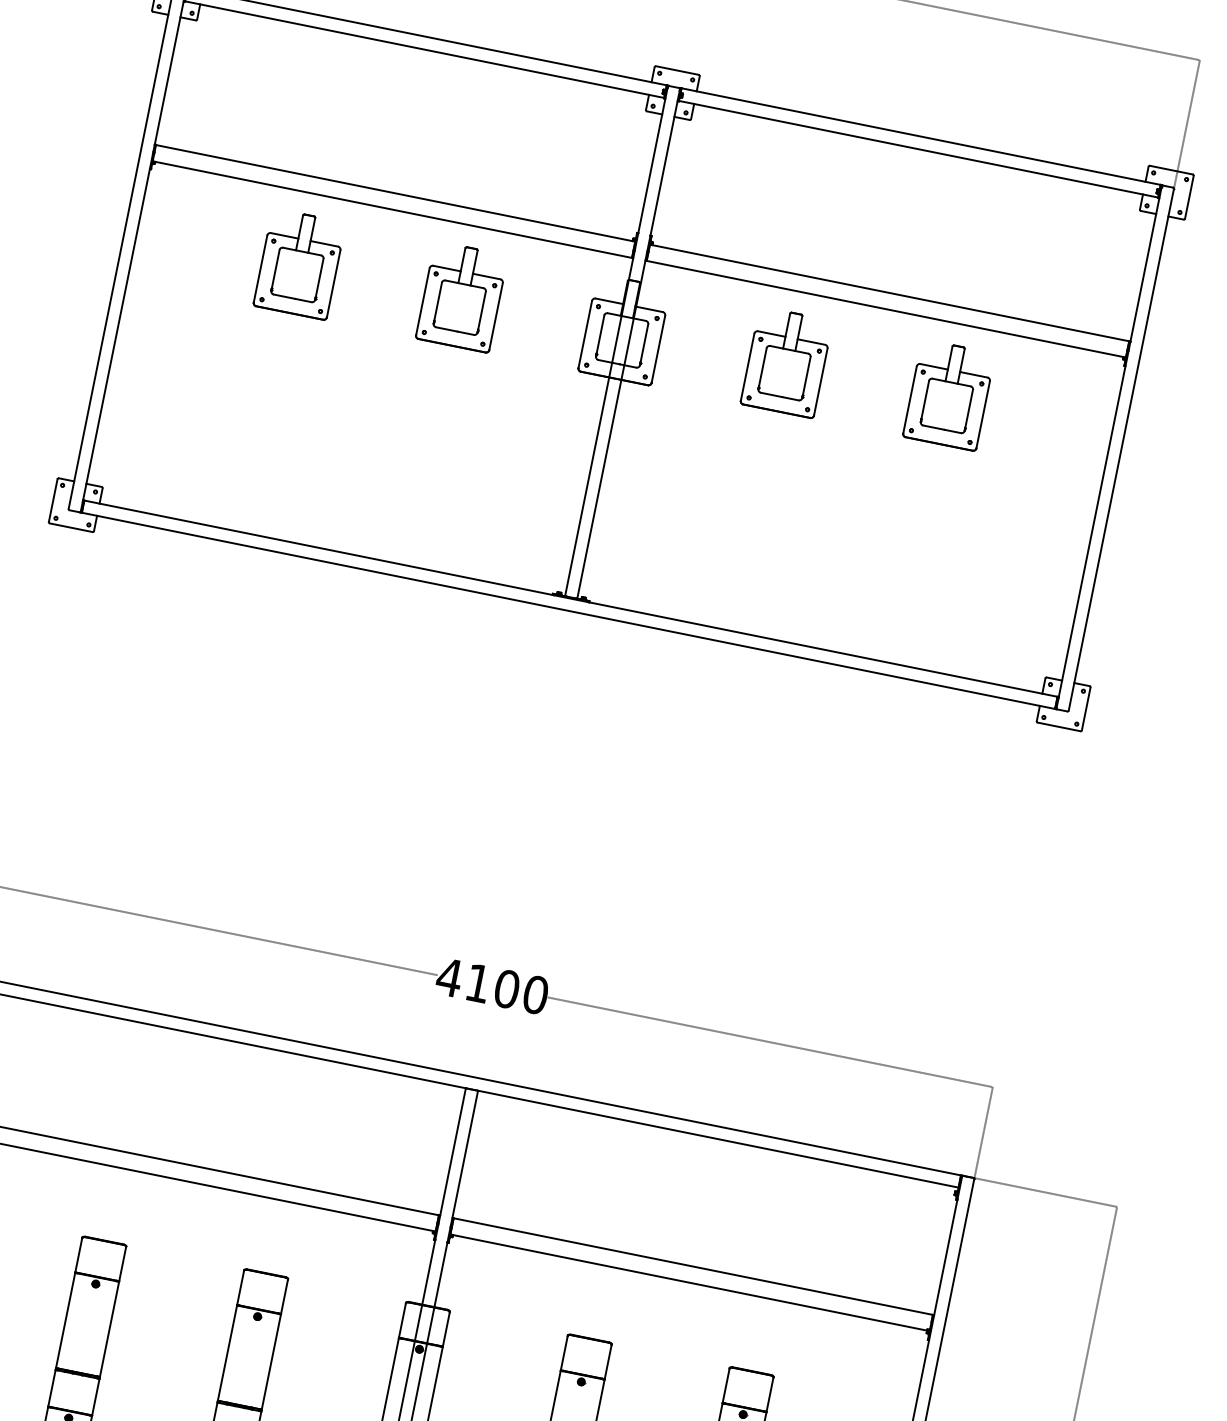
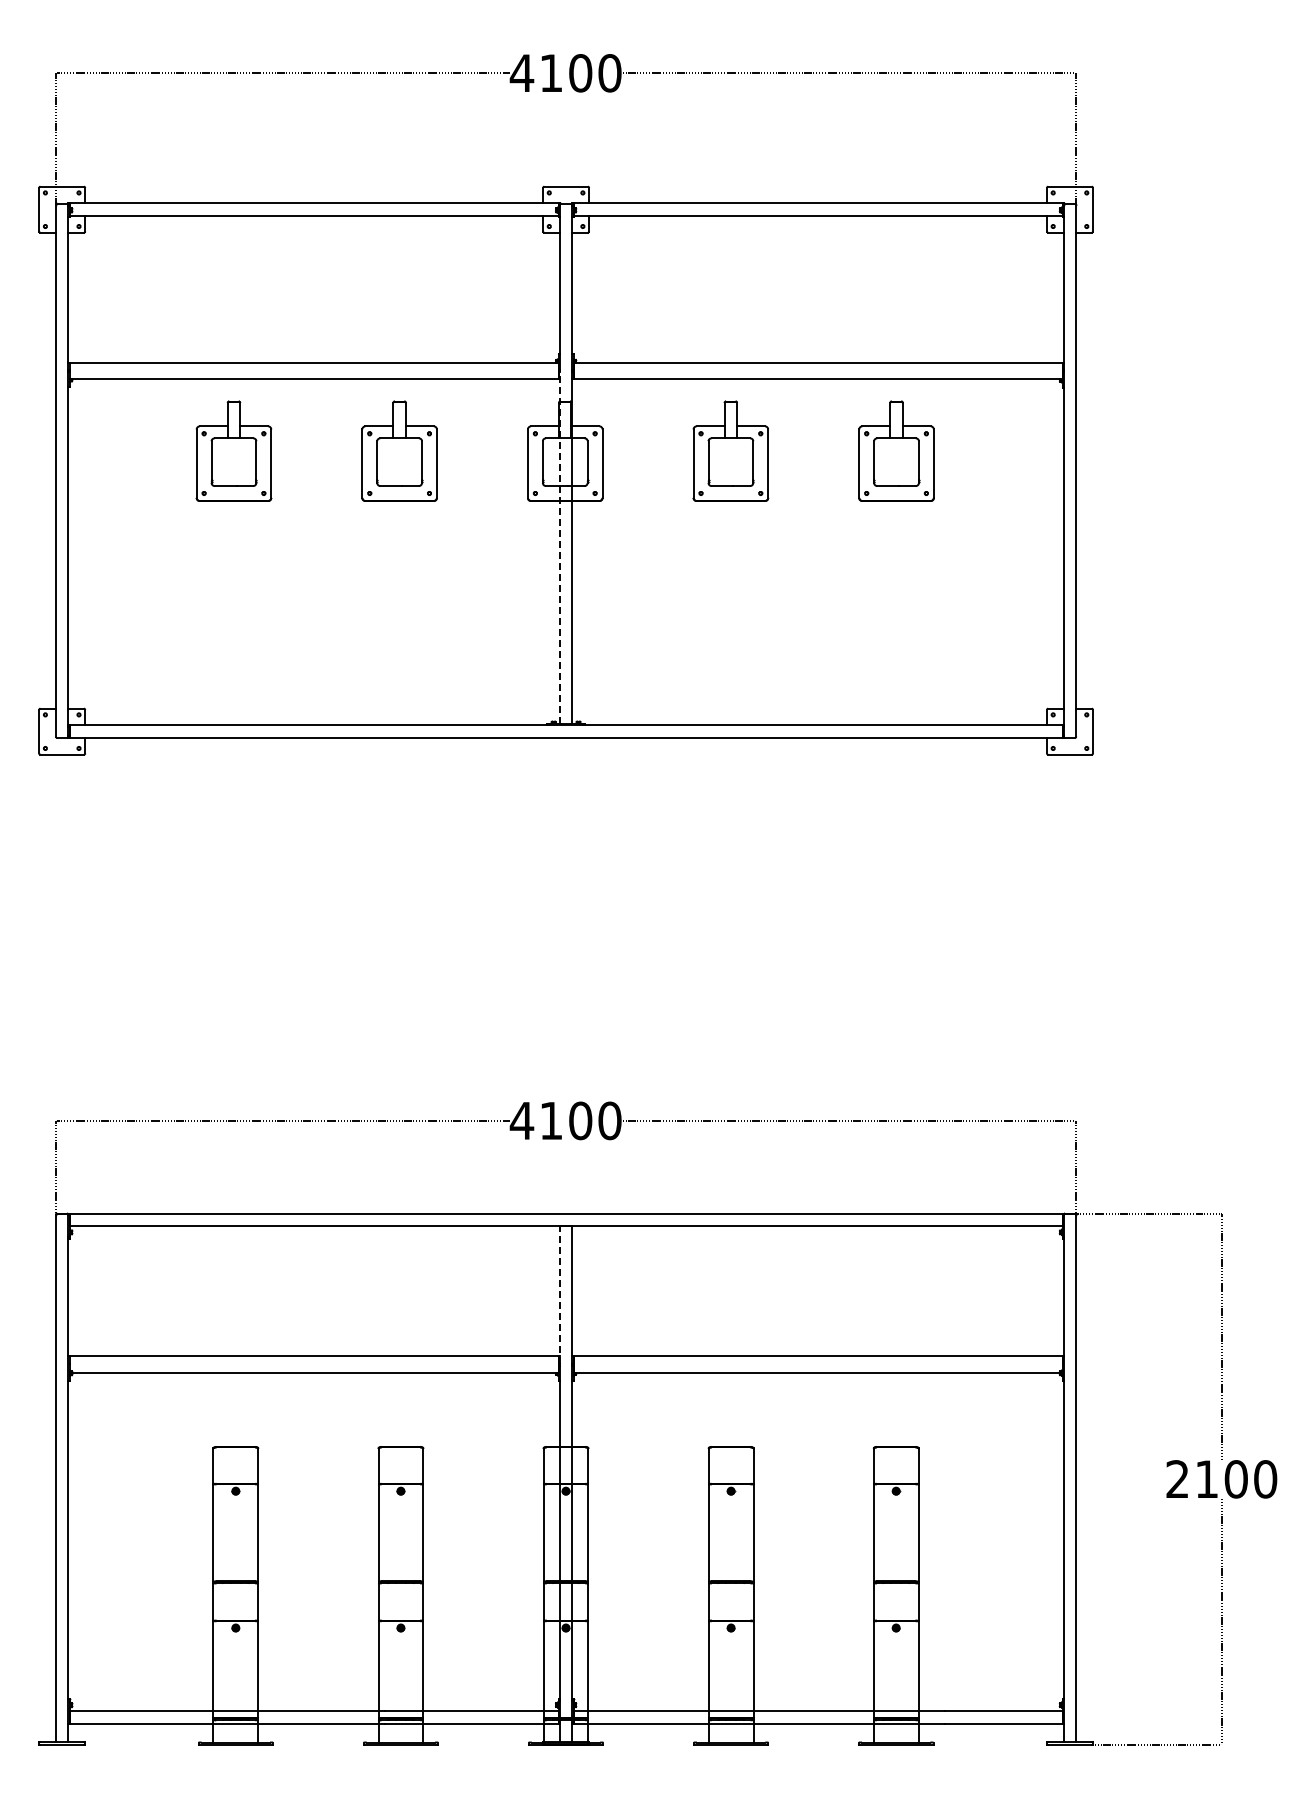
line: (599, 422) -> (559, 547), solid -> dashed
line: (451, 1155) -> (559, 1294), solid -> dashed

